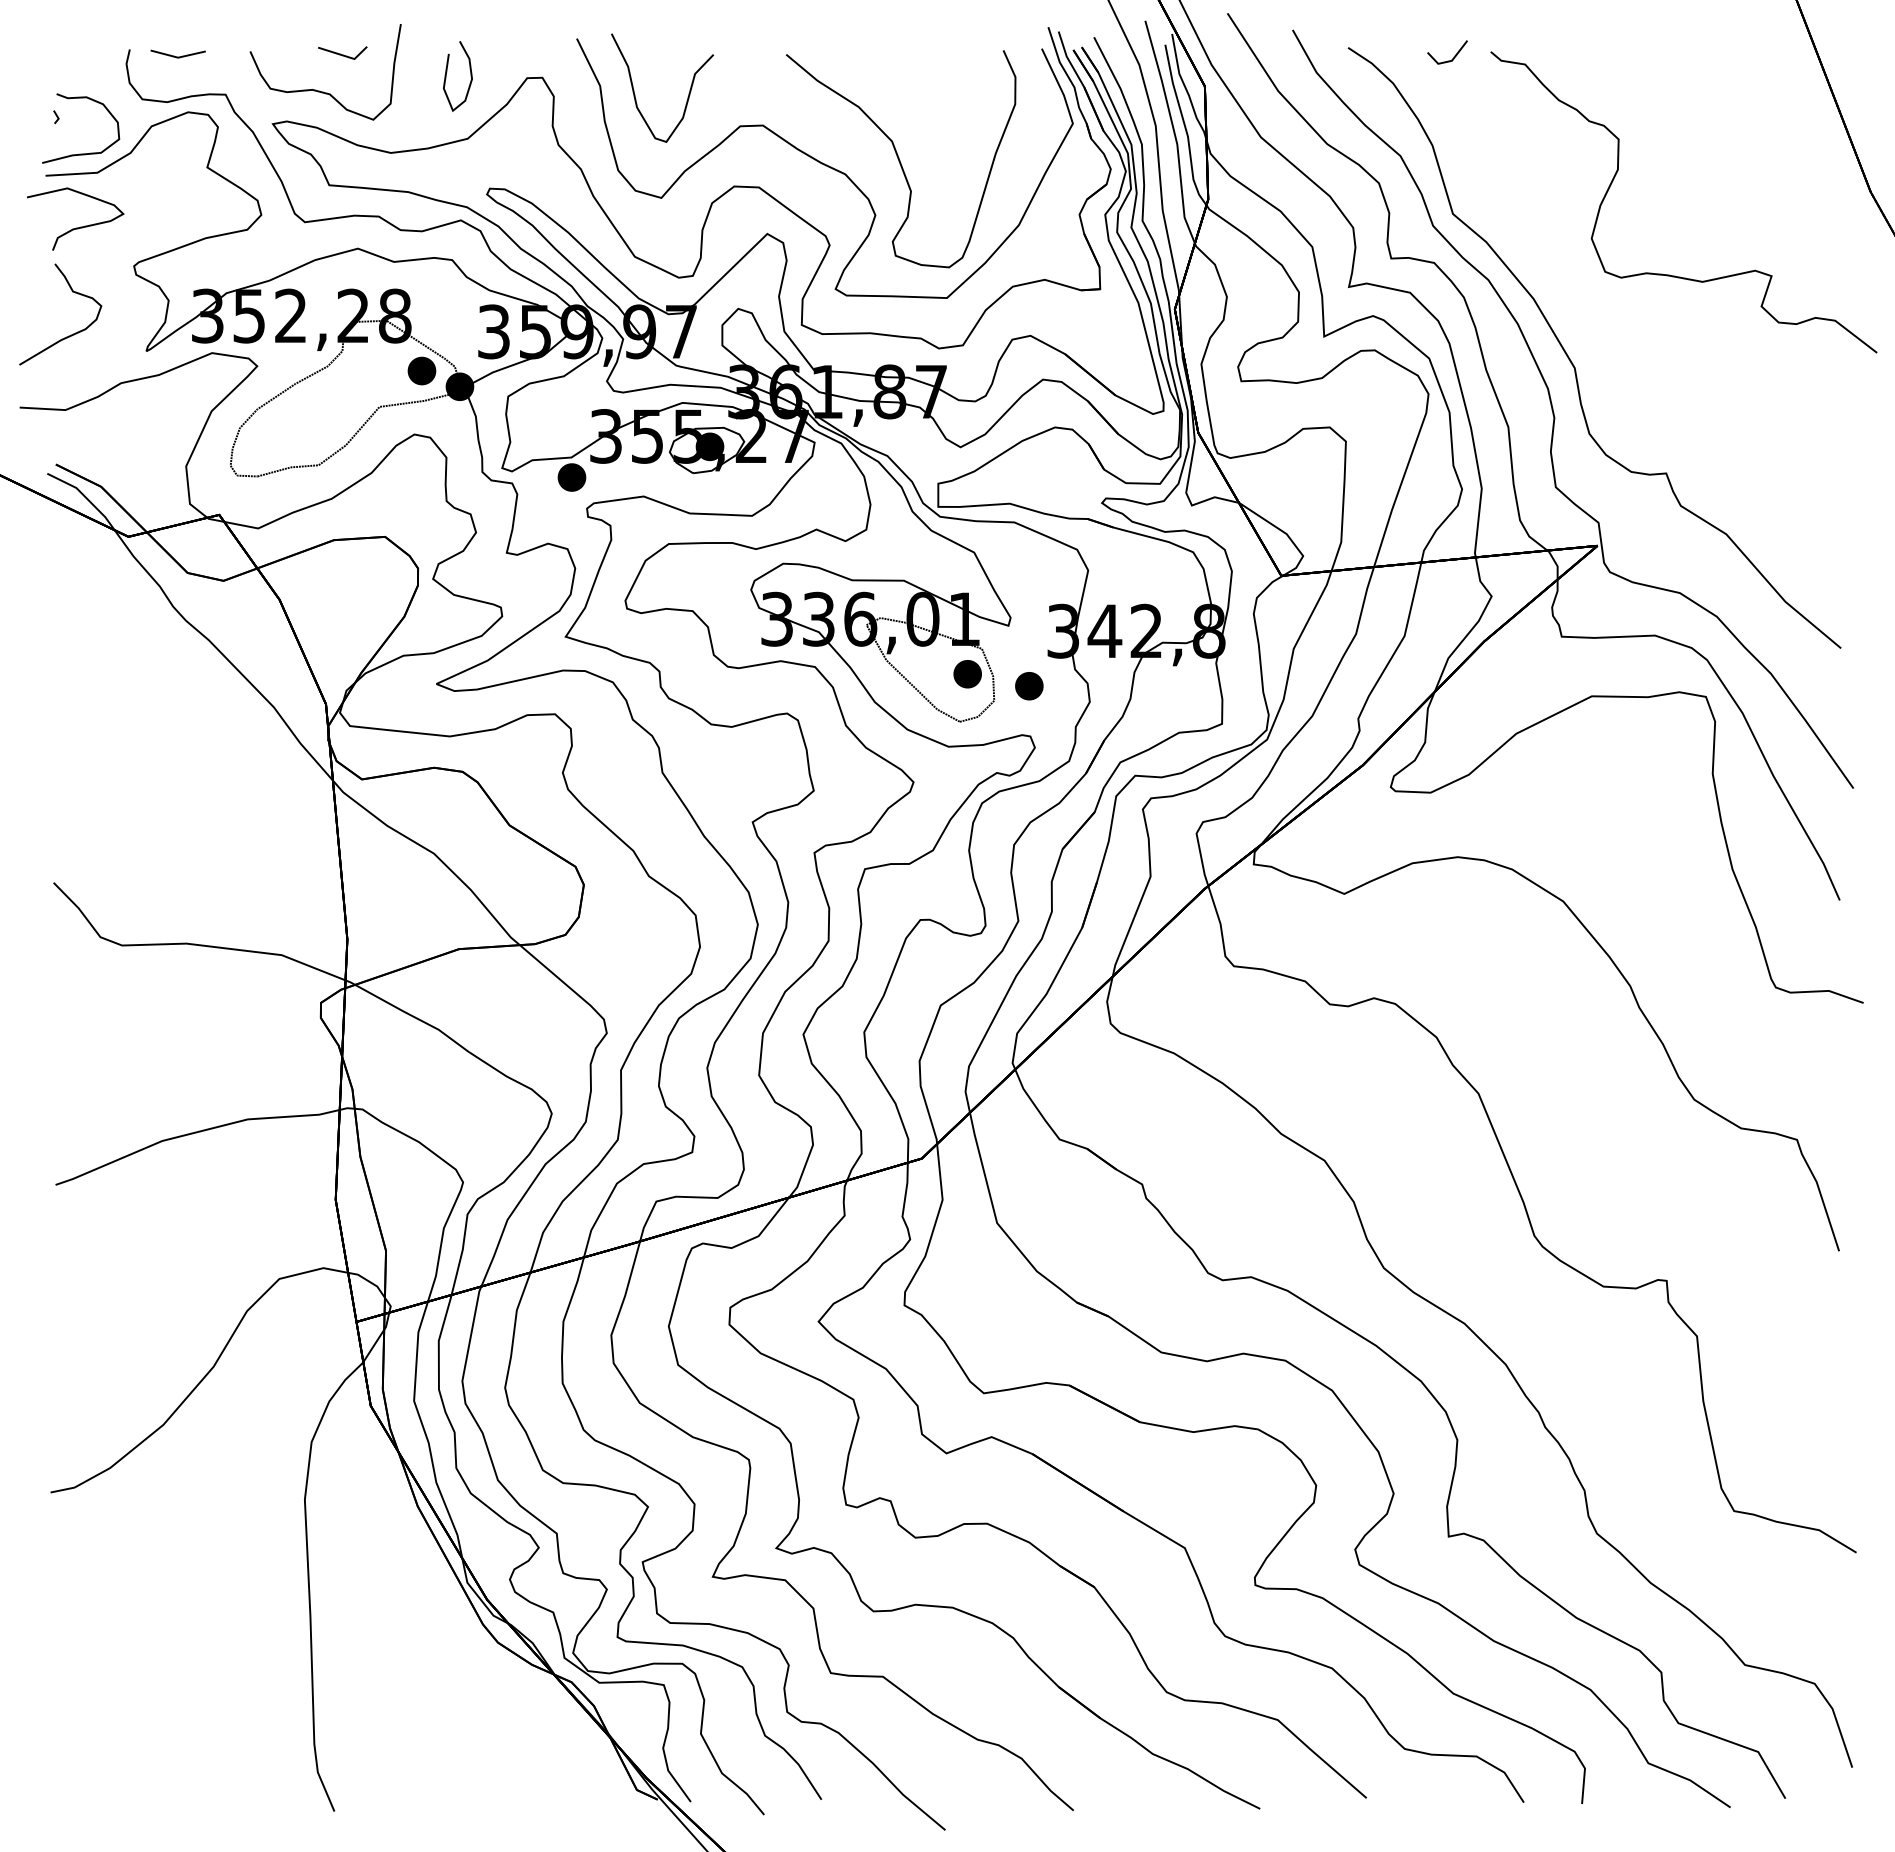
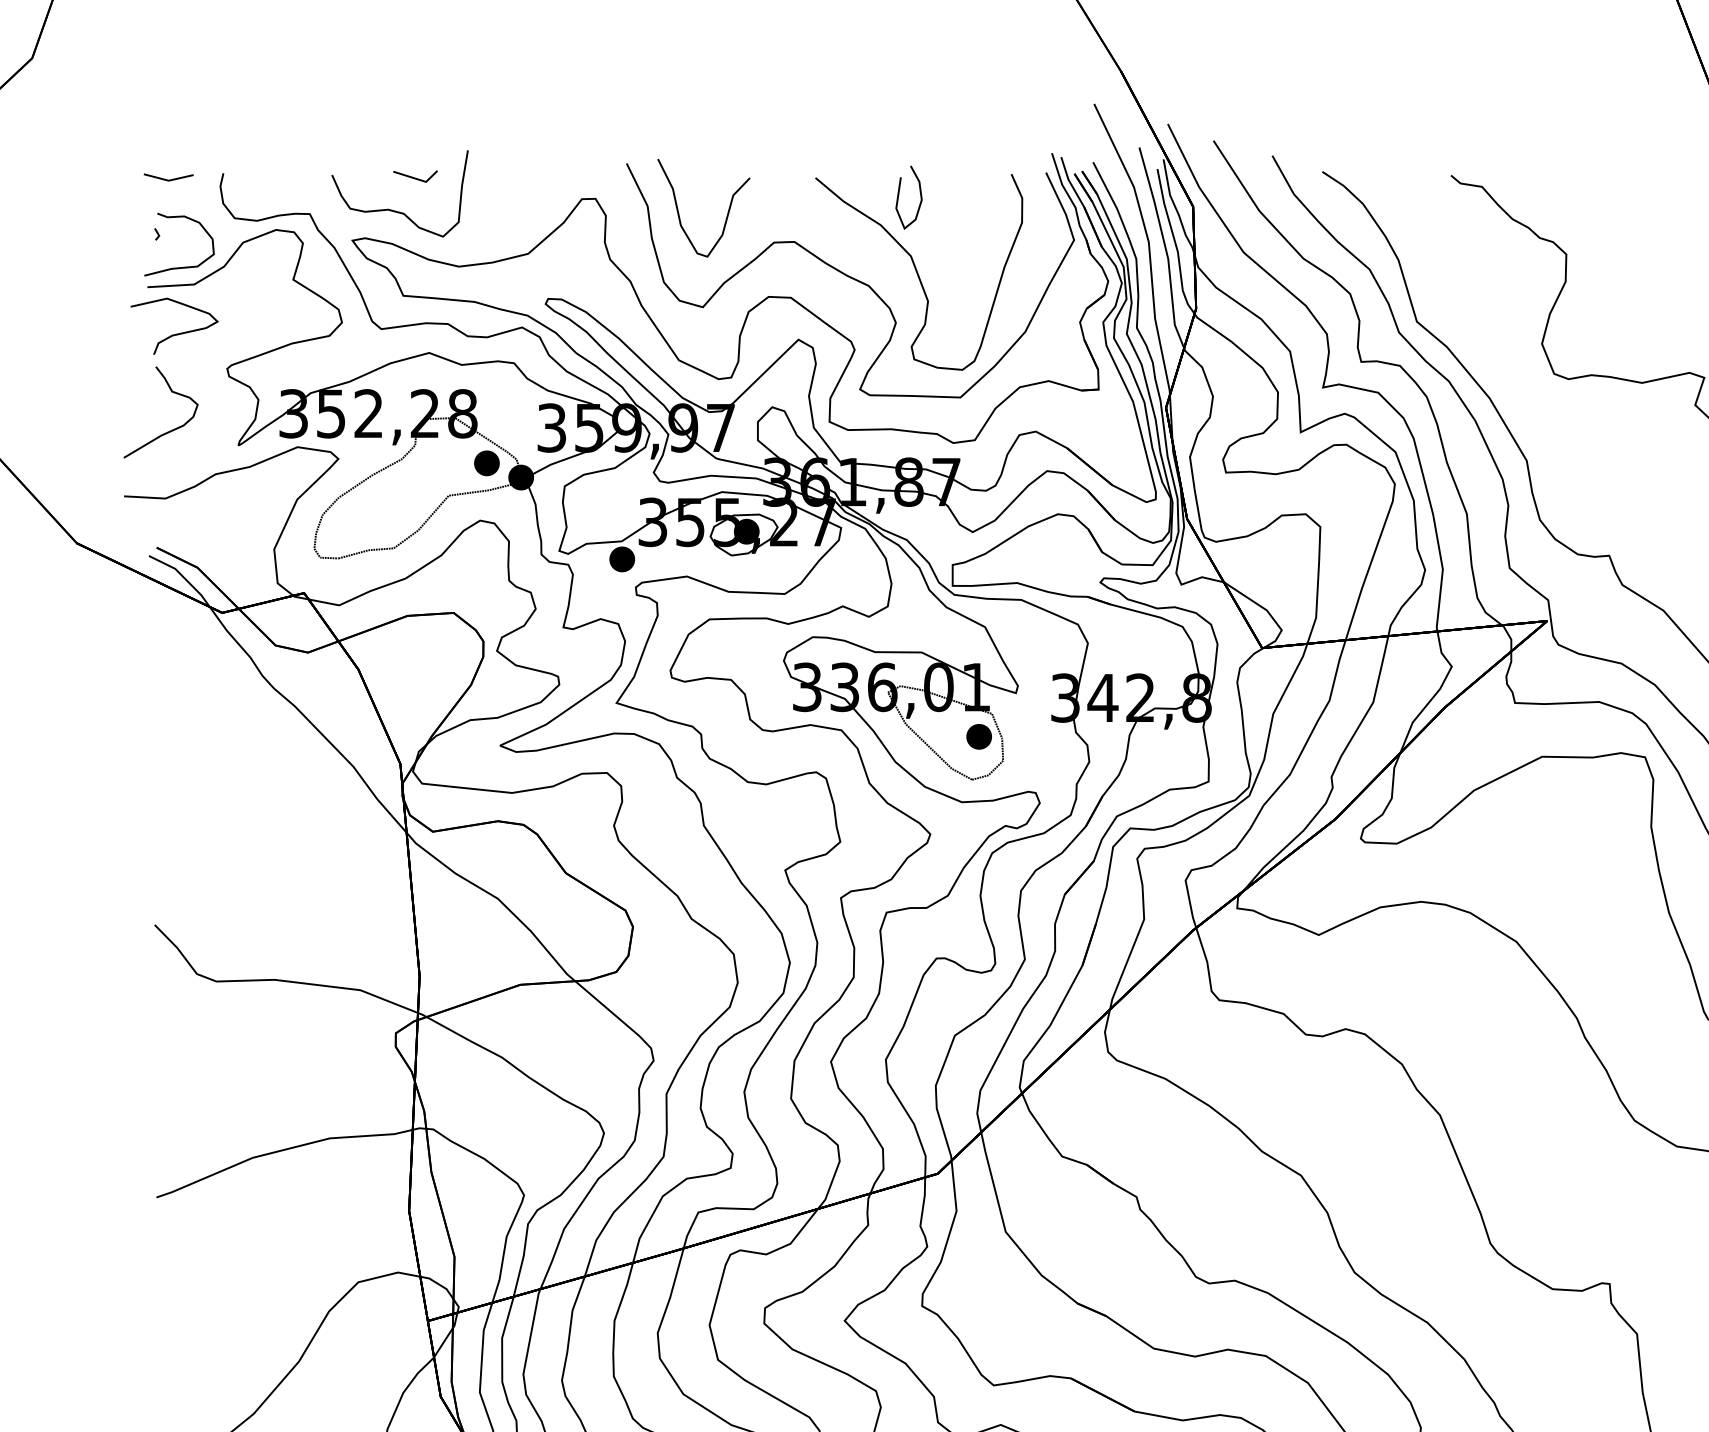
line: (1454, 55) -> (1418, 178), removed
line: (177, 56) -> (168, 179), moved
curve: (447, 72) -> (899, 194), moved
part: (1029, 686) -> (1034, 747), removed

